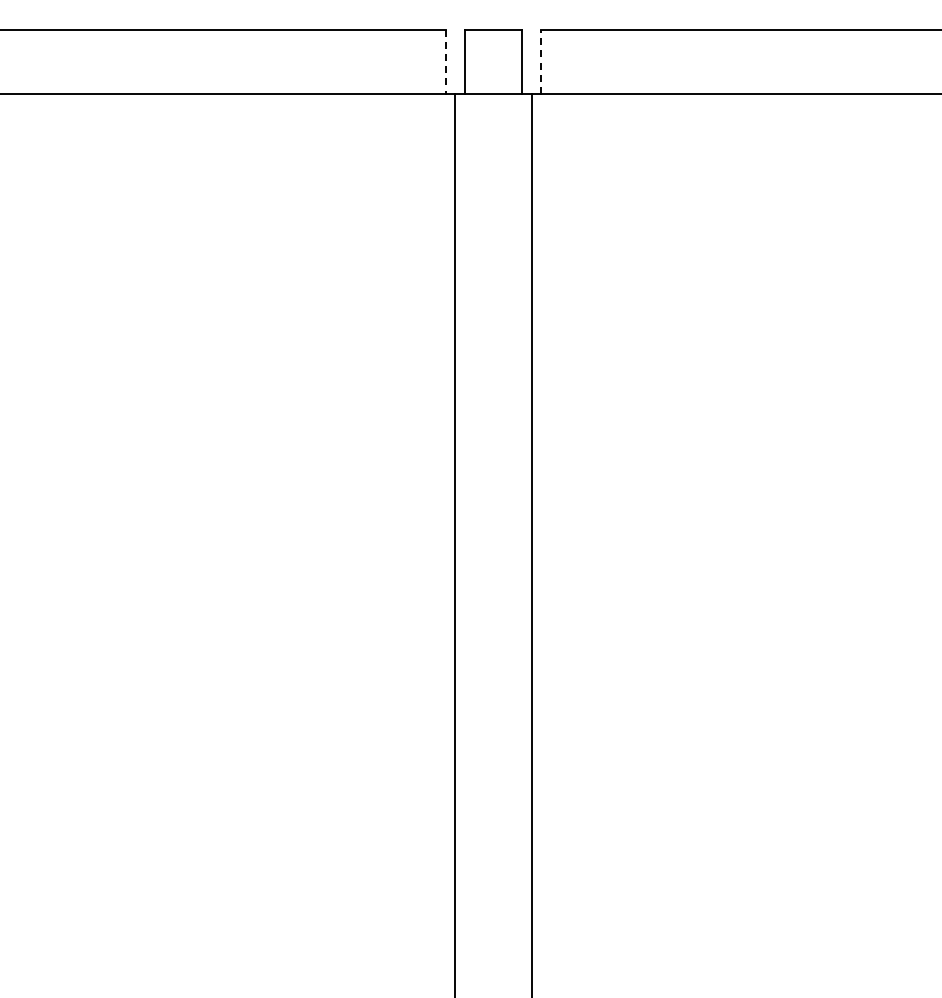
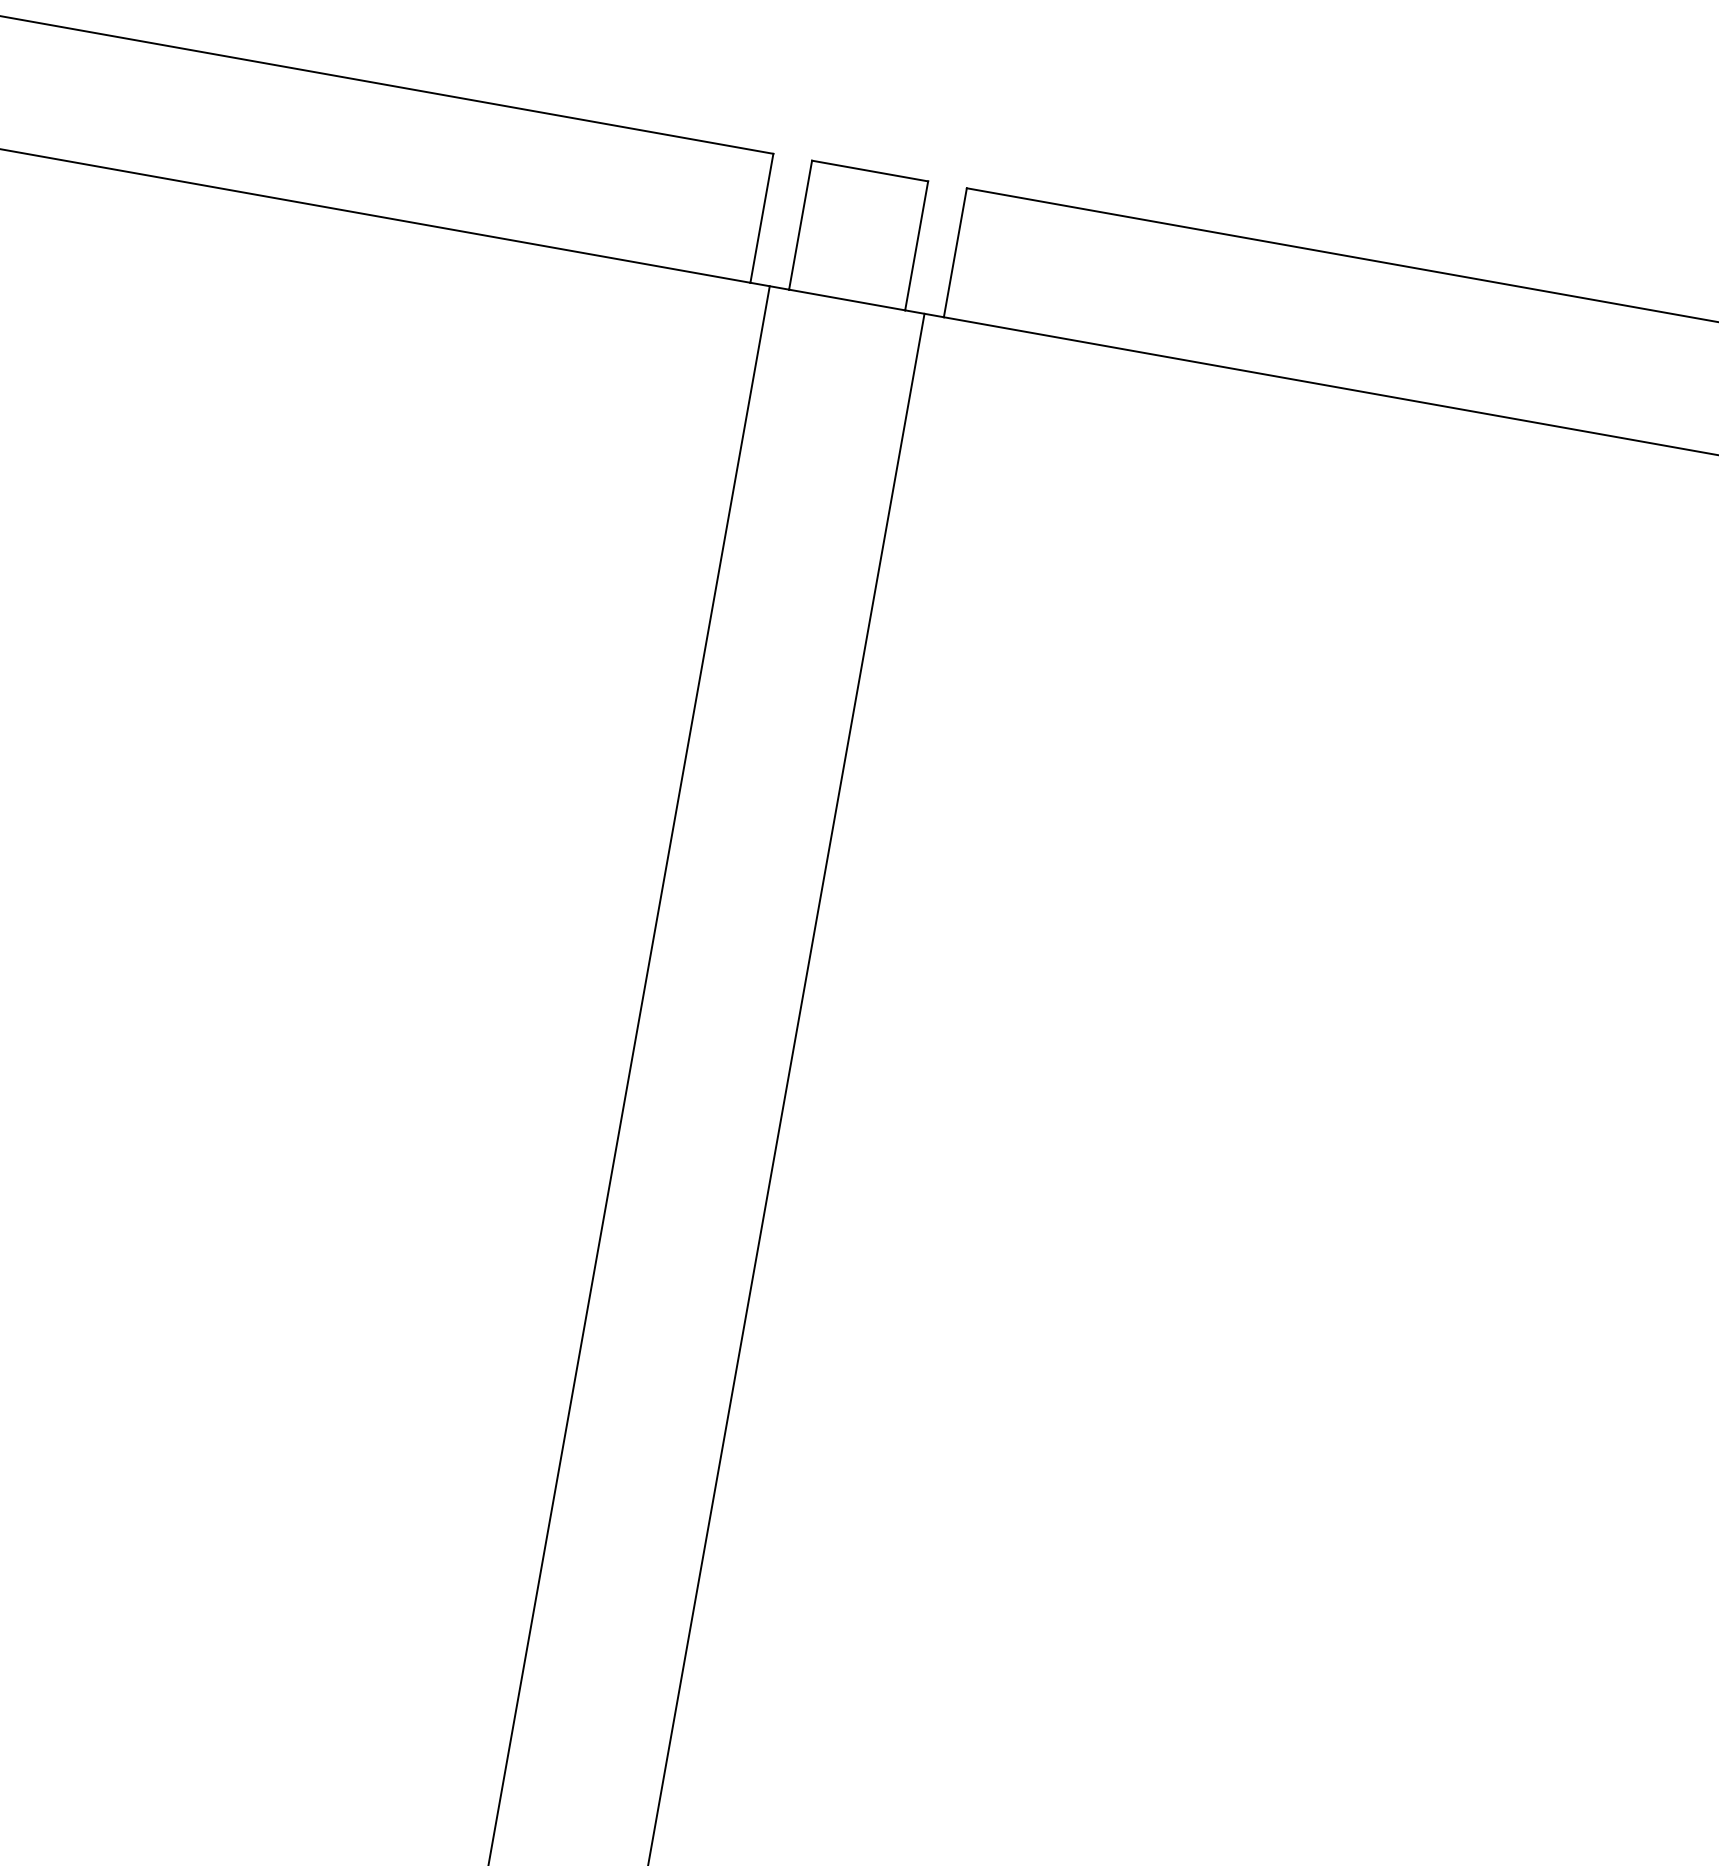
line: (445, 61) -> (762, 217), dashed -> solid
line: (541, 61) -> (956, 252), dashed -> solid

